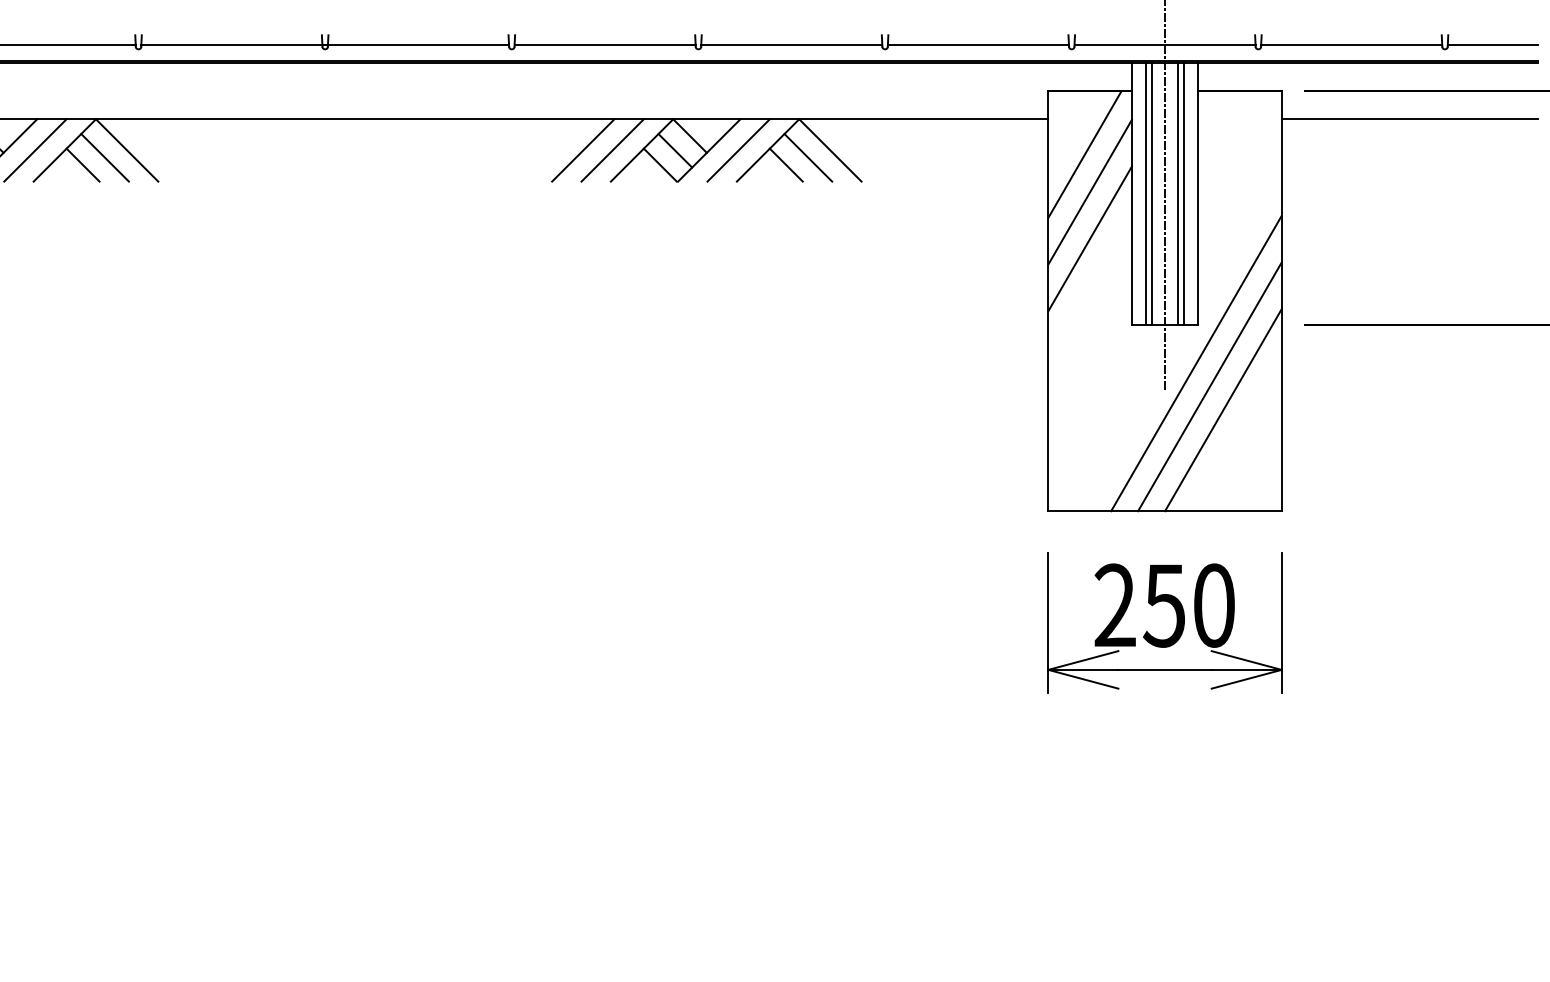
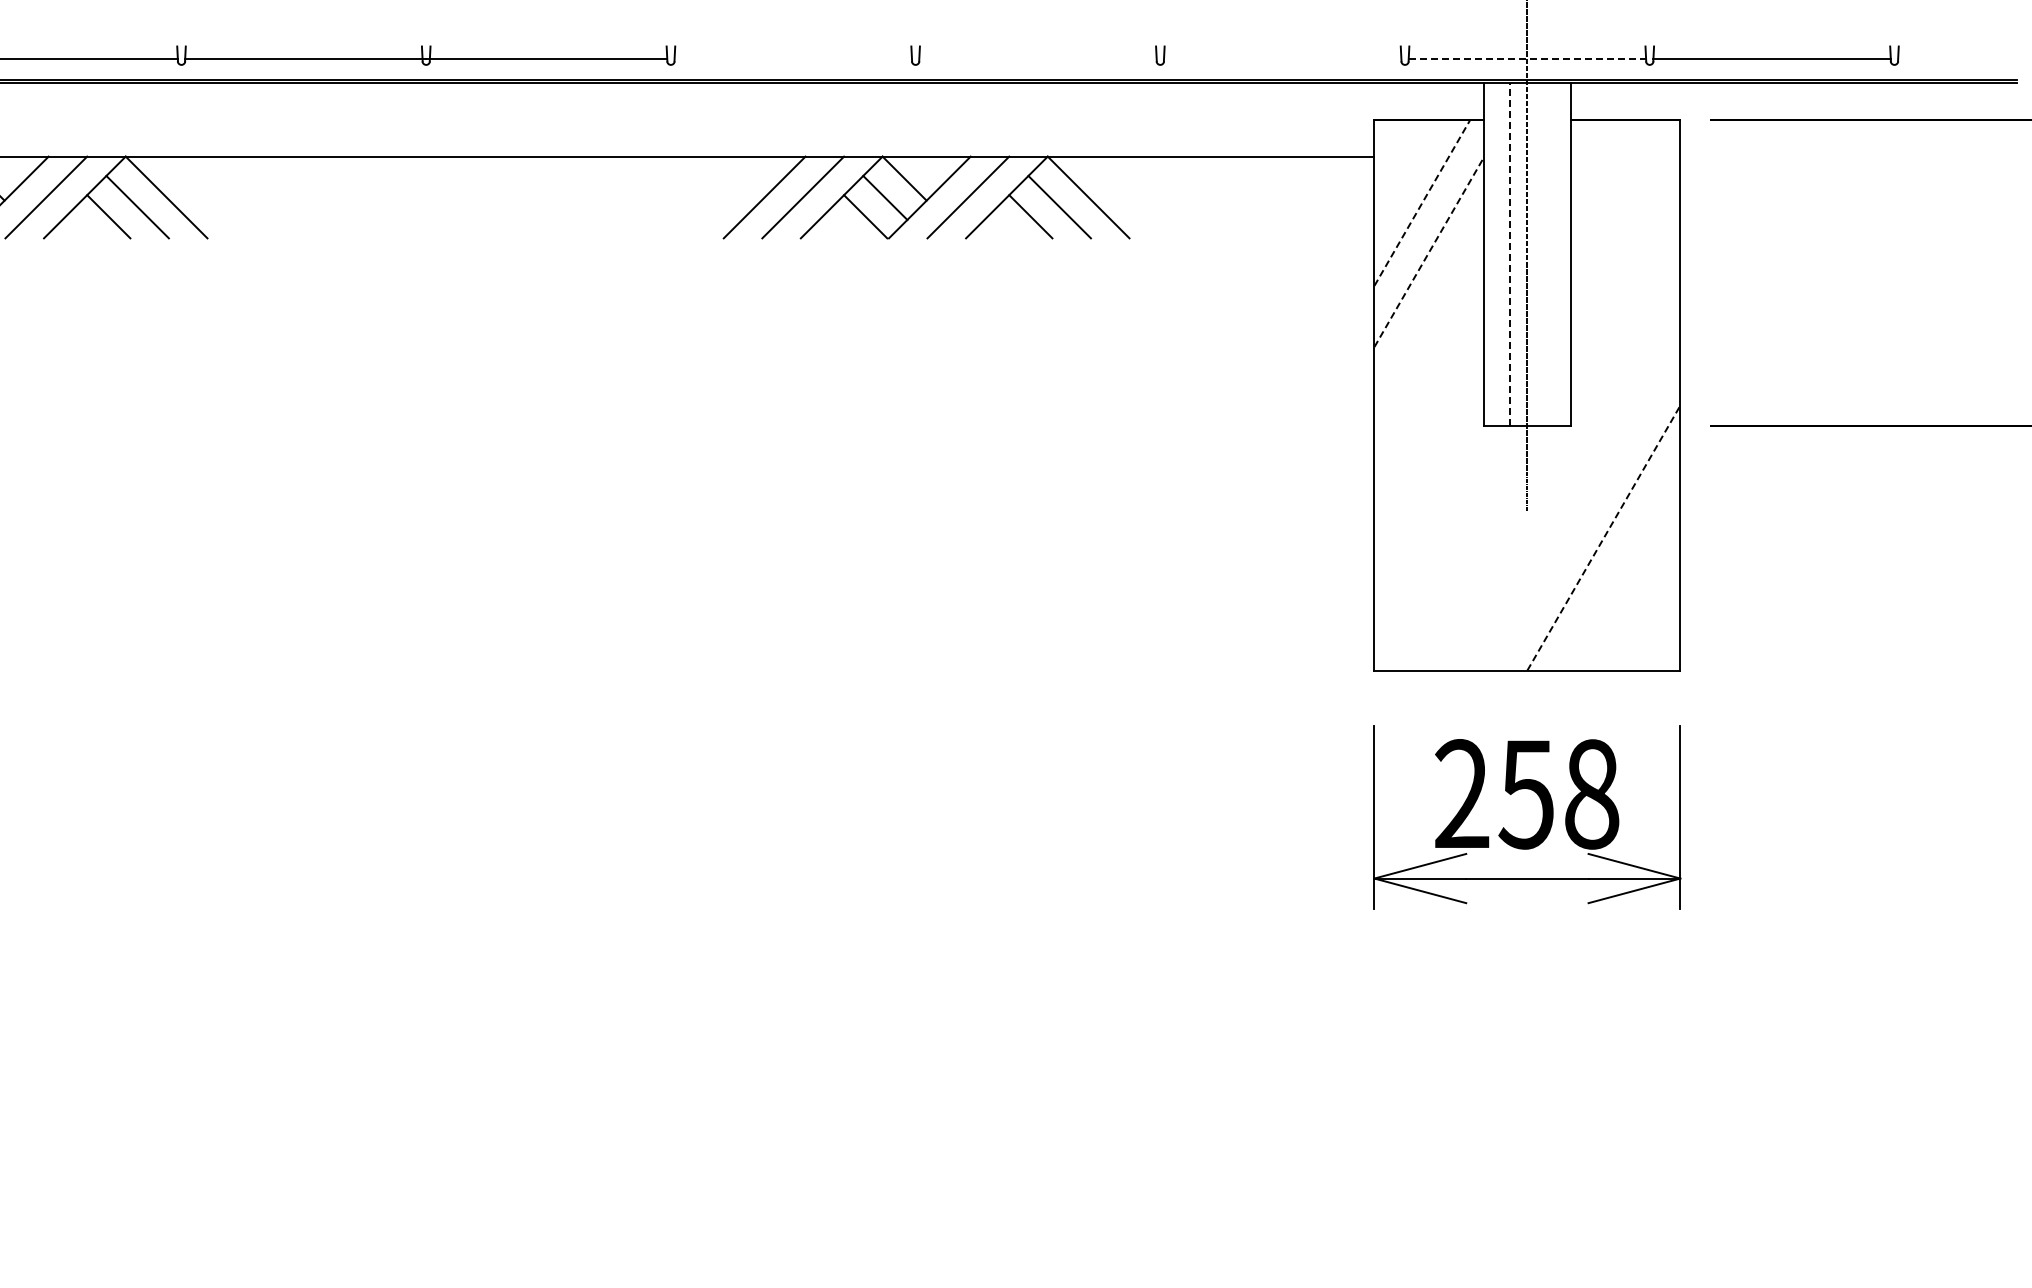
line: (604, 44) -> (792, 58), removed
line: (791, 44) -> (1037, 58), removed
line: (978, 44) -> (1282, 58), removed
line: (1165, 44) -> (1527, 58), solid -> dashed
line: (1493, 44) -> (1957, 58), removed
line: (1409, 119) -> (1848, 156), removed
line: (1085, 154) -> (1422, 202), solid -> dashed
line: (1090, 192) -> (1429, 252), solid -> dashed
line: (1146, 193) -> (1502, 254), removed
line: (1152, 193) -> (1510, 254), solid -> dashed
line: (1178, 193) -> (1544, 254), removed
line: (1184, 193) -> (1552, 254), removed
line: (1089, 238) -> (1428, 313), removed
line: (1196, 363) -> (1568, 476), removed
line: (1210, 386) -> (1586, 507), removed
line: (1223, 410) -> (1603, 538), solid -> dashed
text: (1214, 605) -> (1592, 794), 250 -> 258

